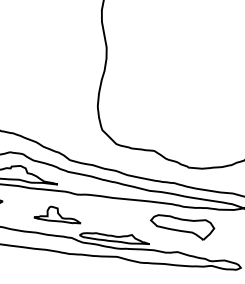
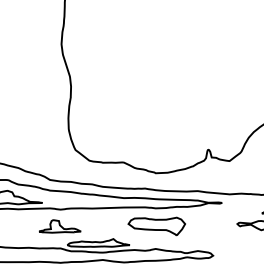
part: (58, 214) -> (60, 226), moved

